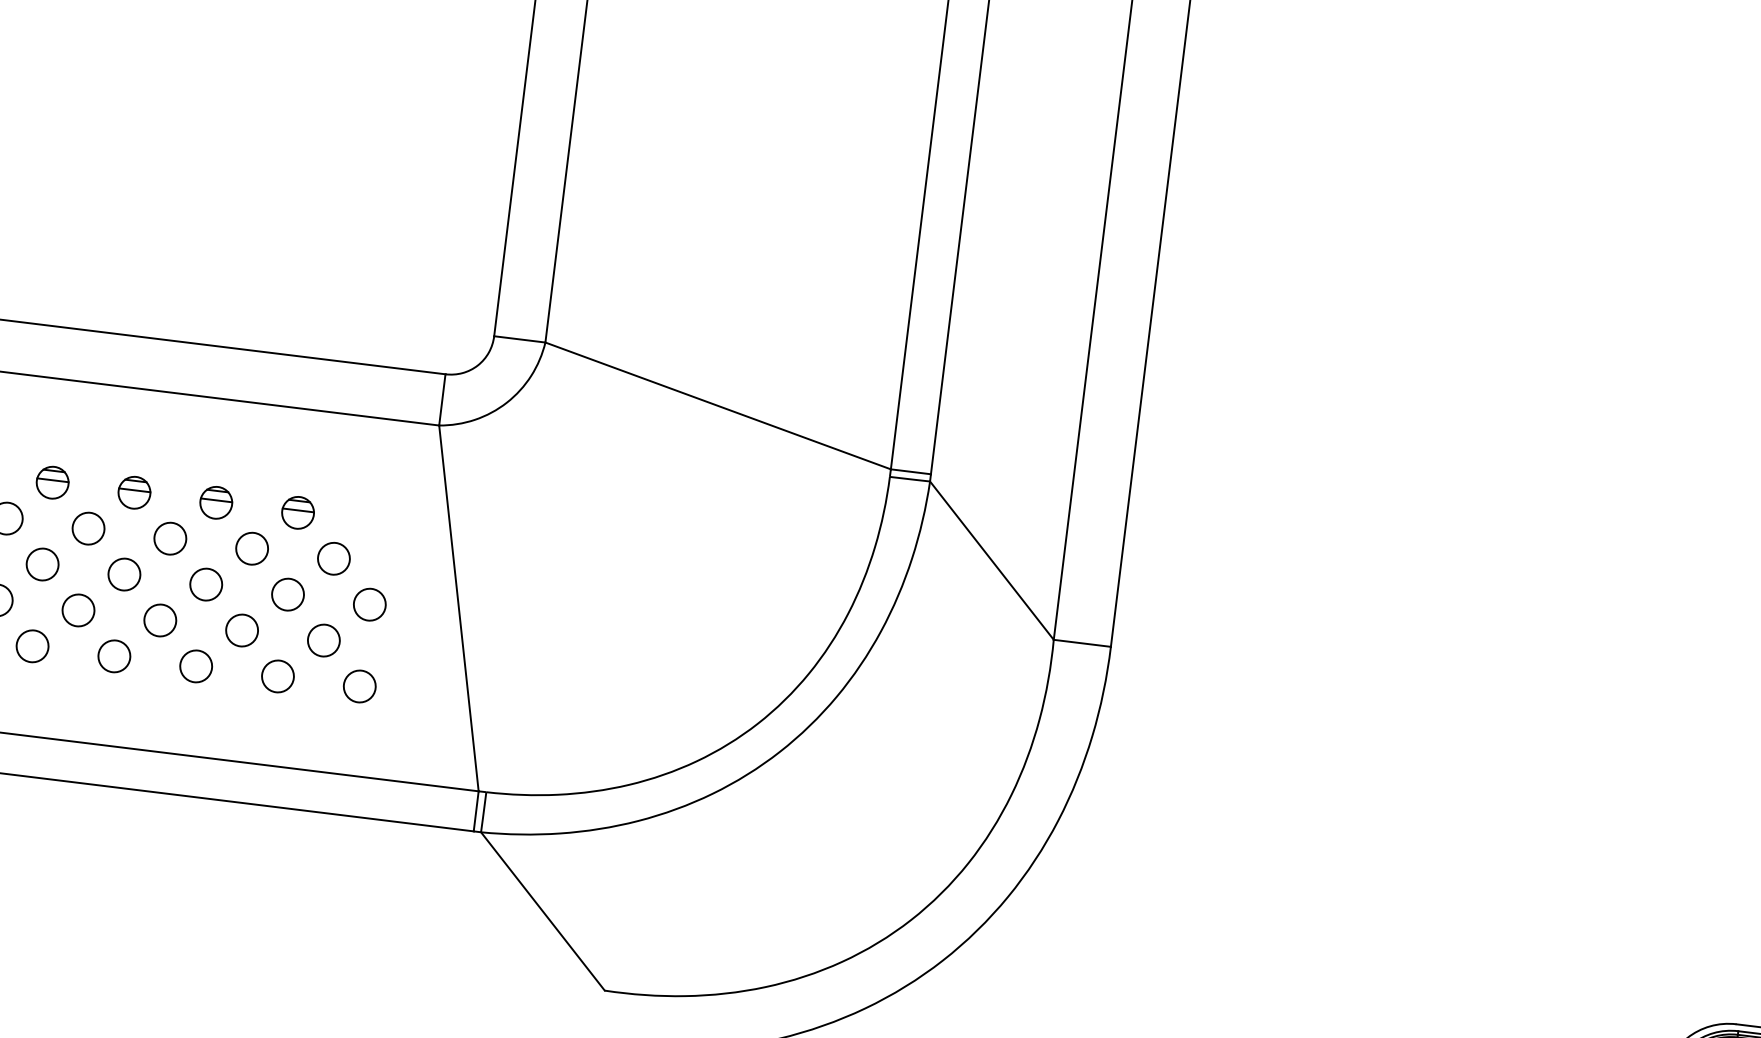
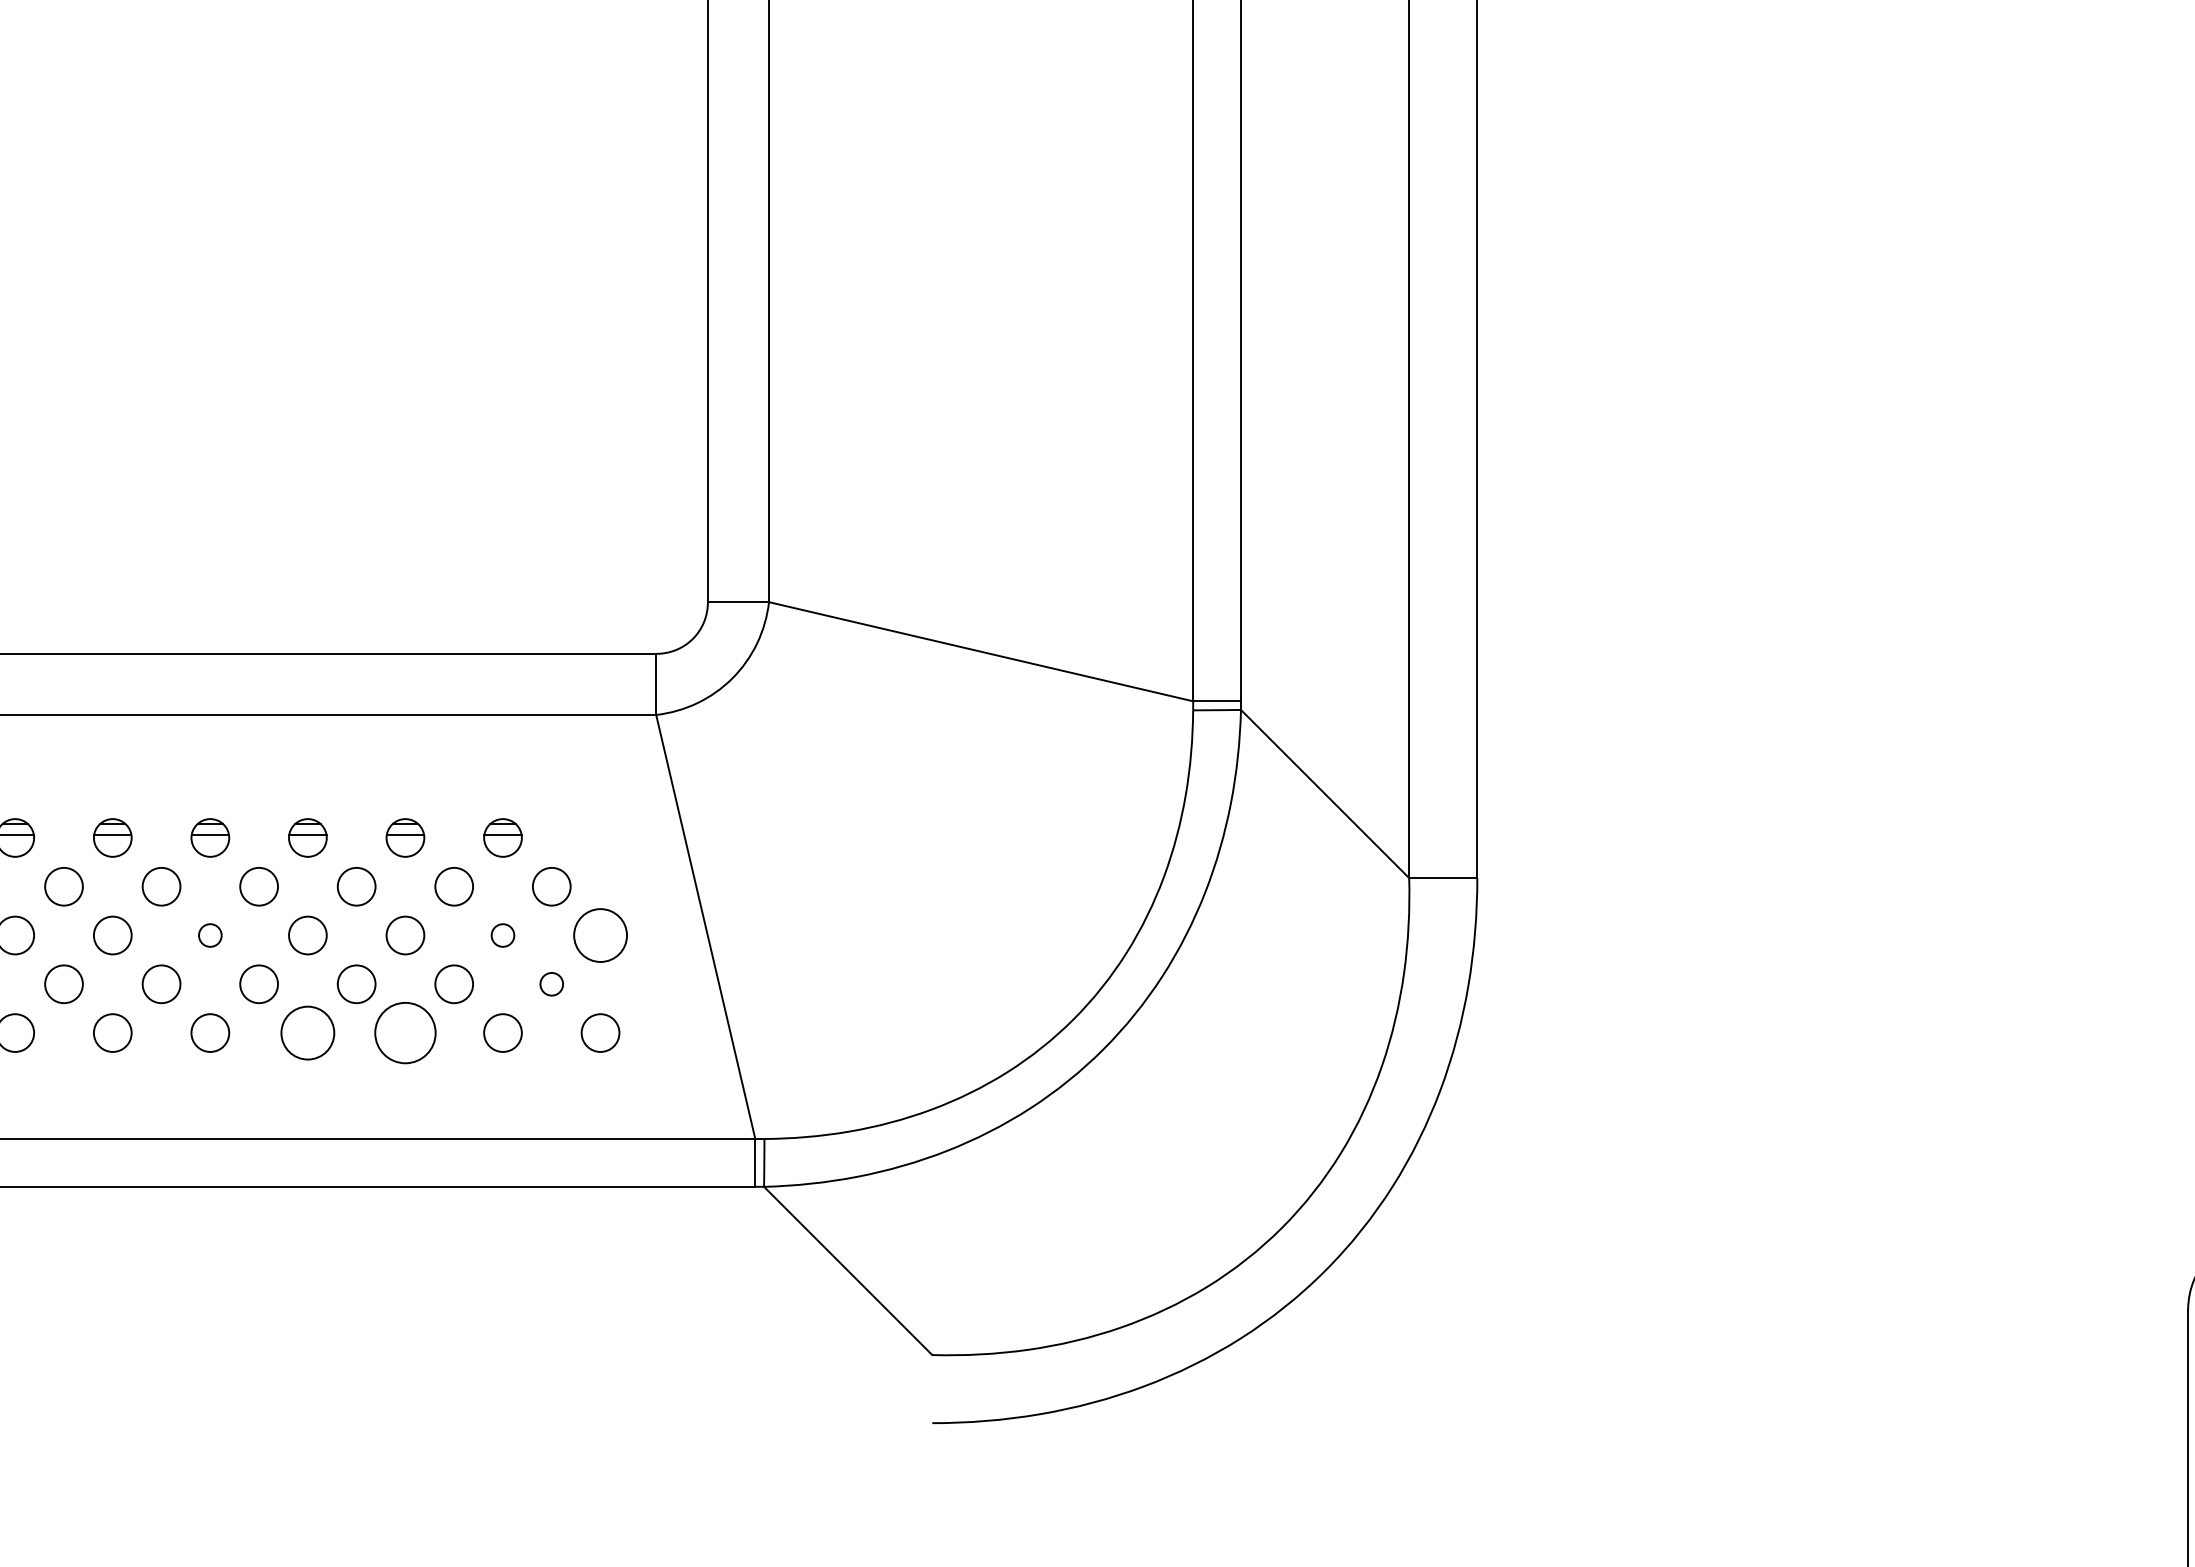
circle: (42, 564) -> (210, 935), size x0.6
circle: (287, 594) -> (502, 935), size x0.6
circle: (369, 604) -> (600, 935), size x1.4
circle: (323, 640) -> (551, 984), size x0.6
circle: (114, 655) -> (307, 1032), size x1.4
circle: (196, 665) -> (405, 1032), size x1.6

